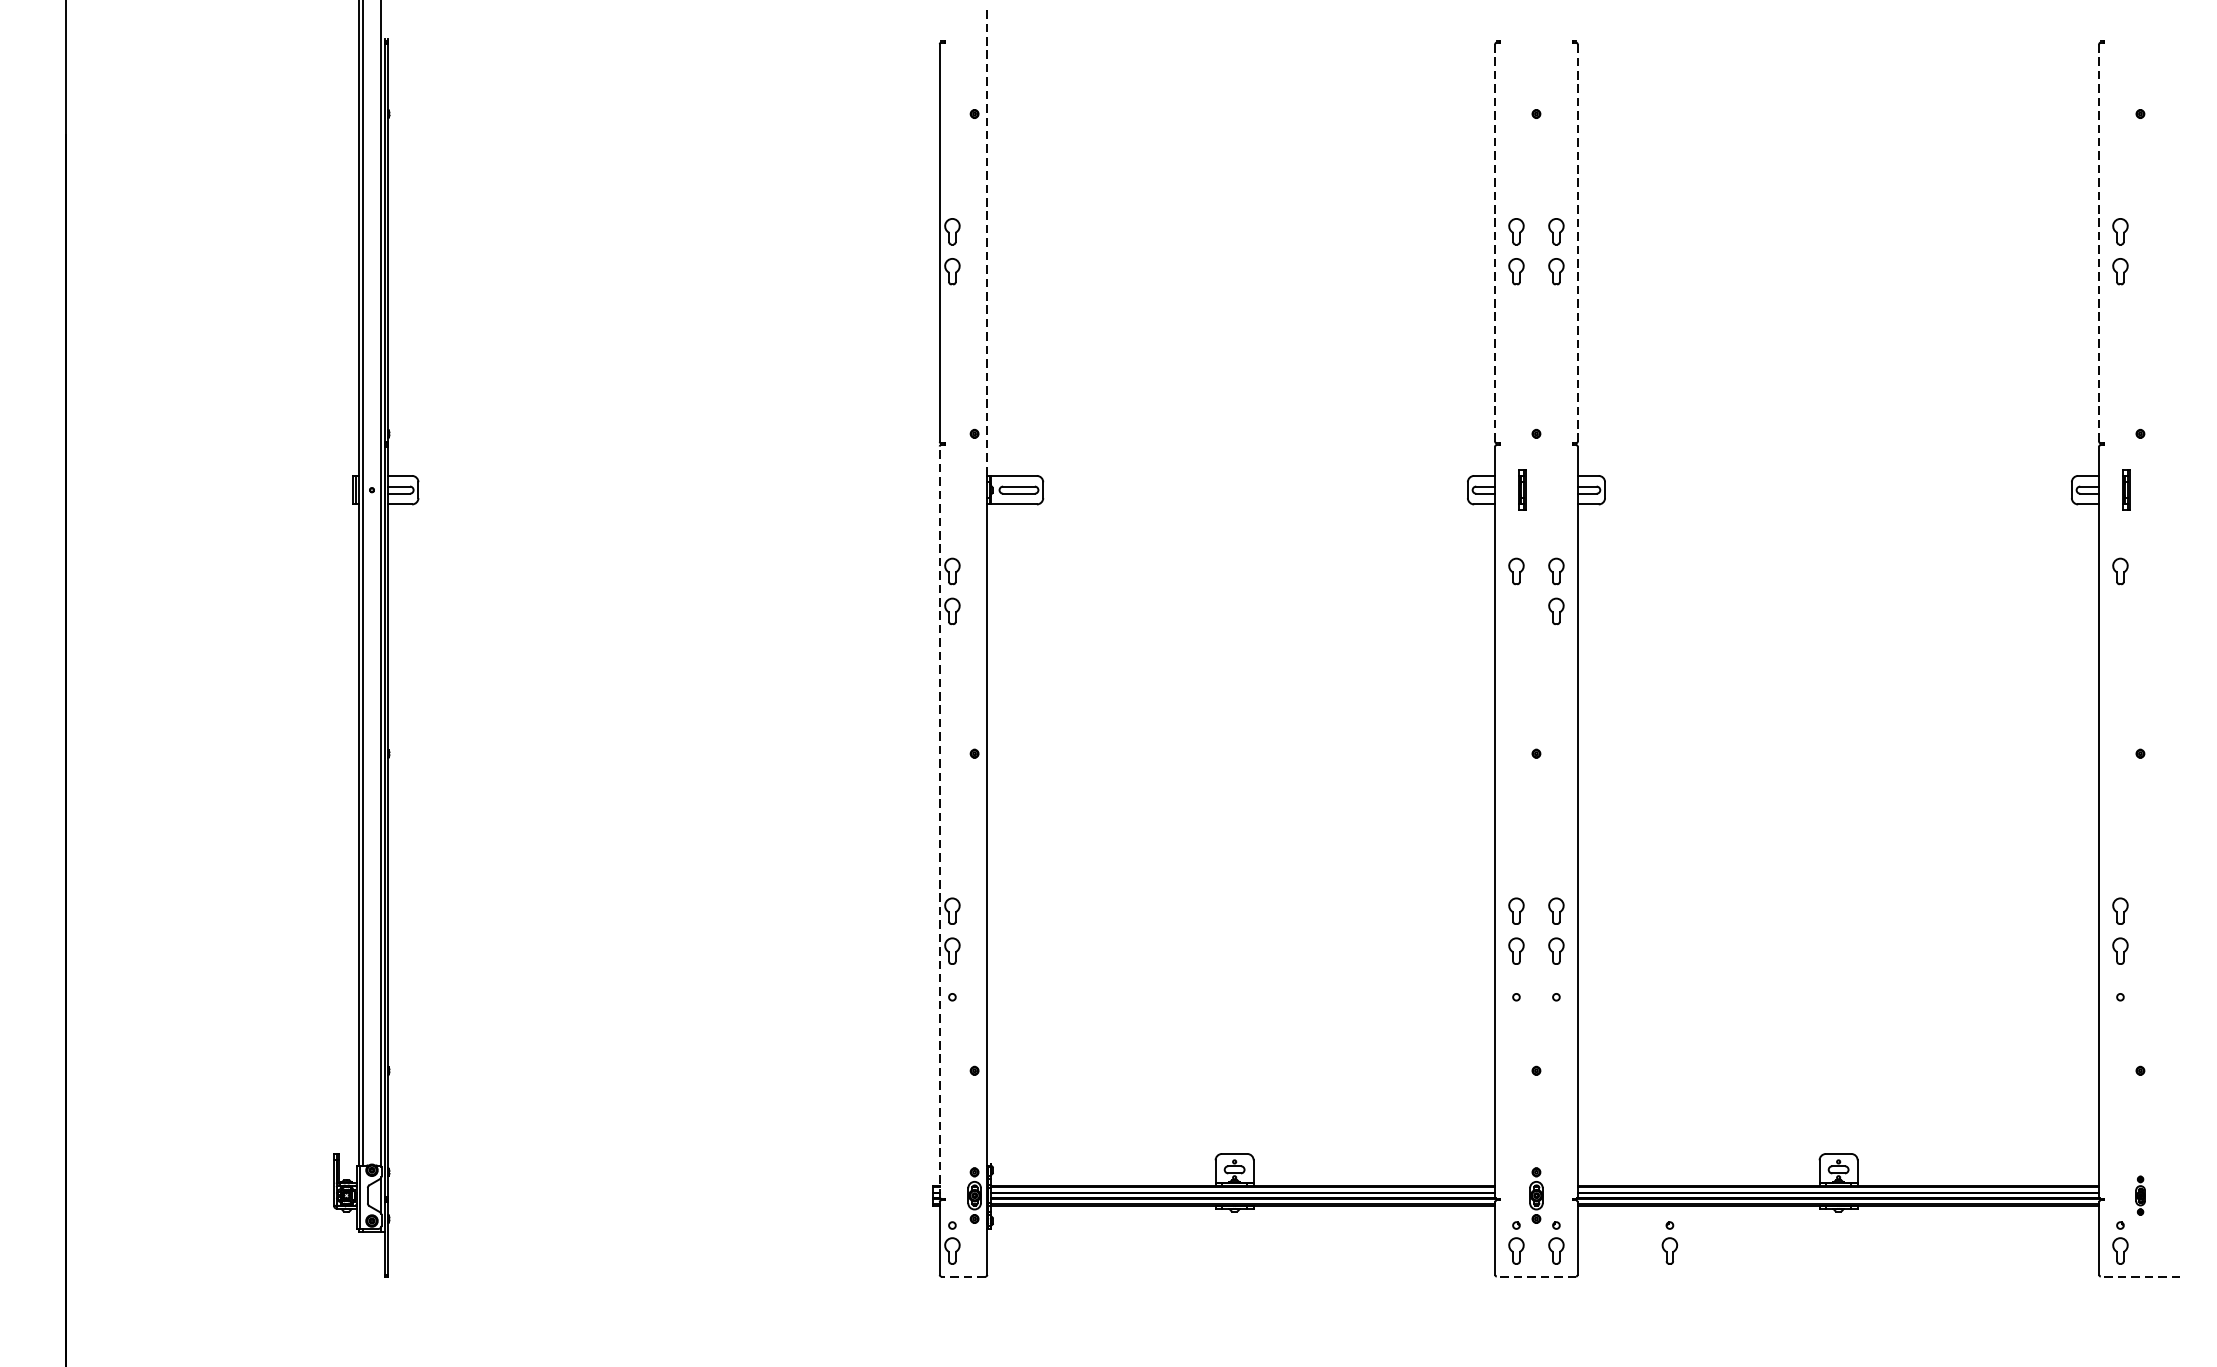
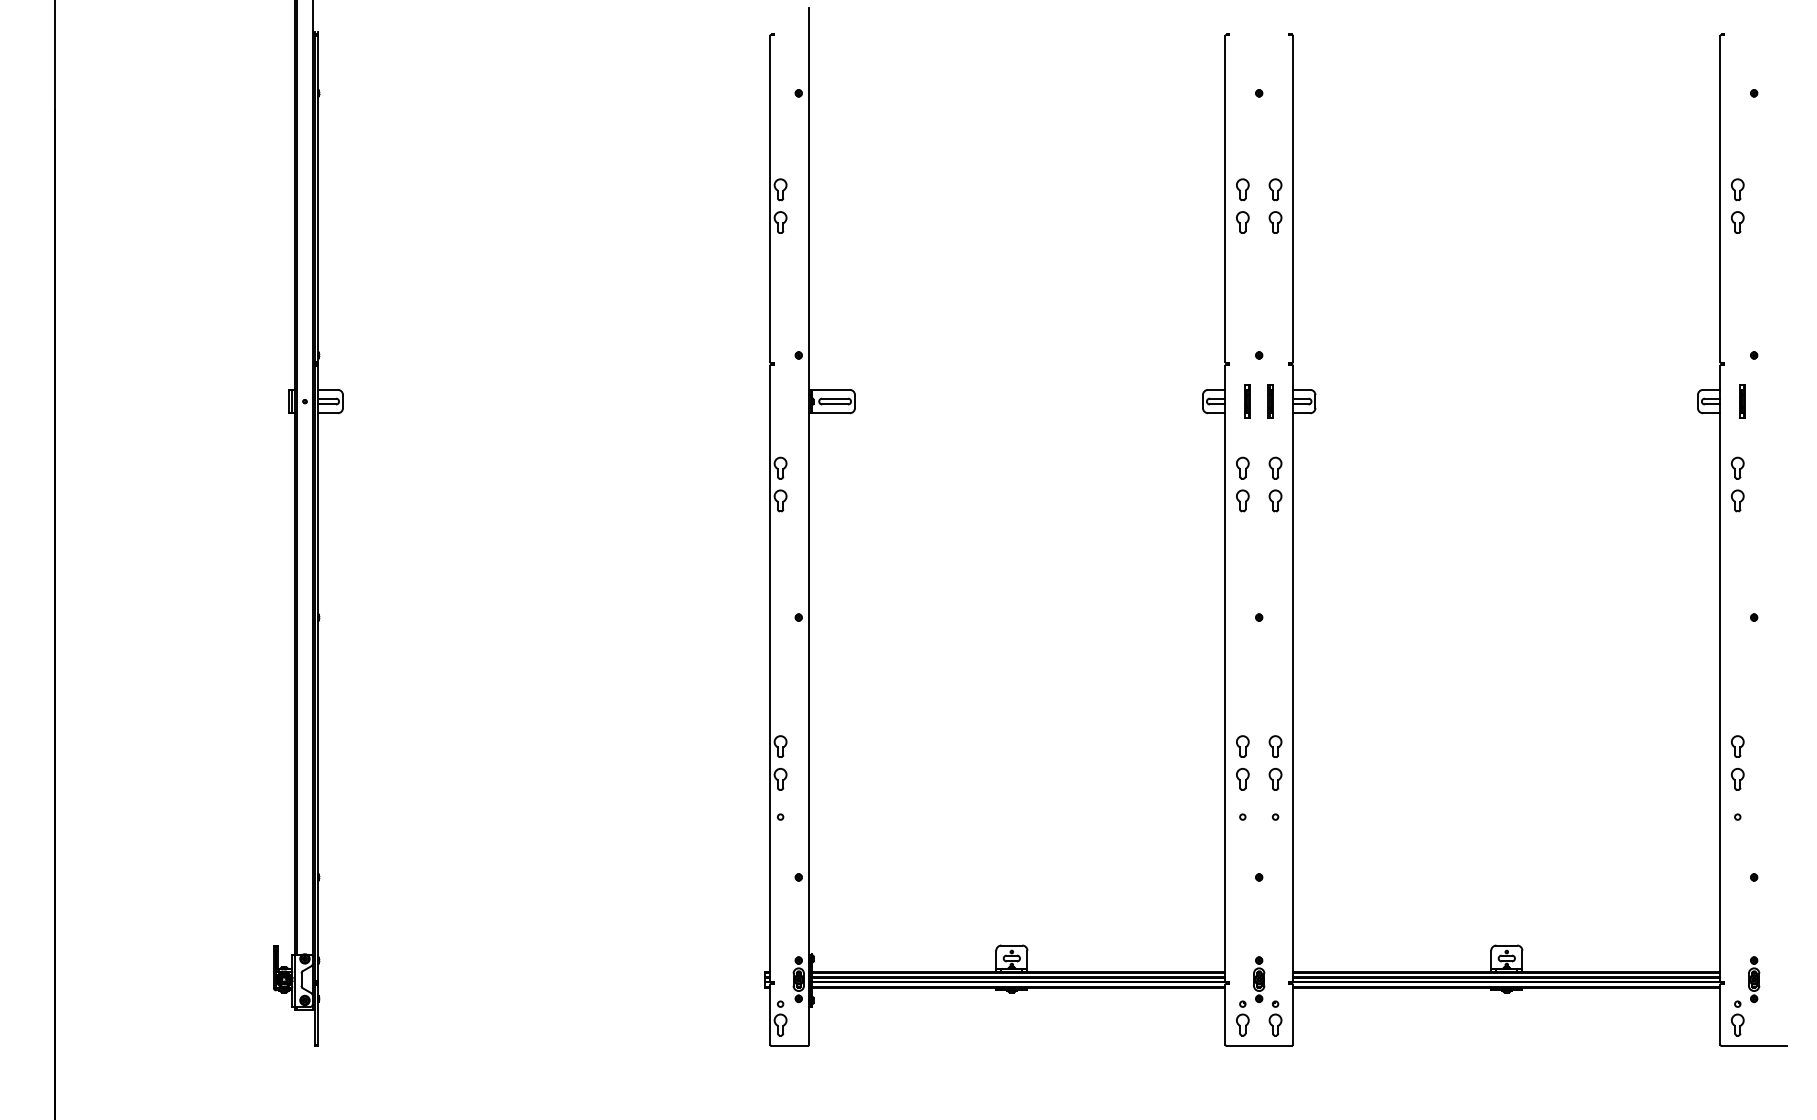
line: (987, 243) -> (809, 199), dashed -> solid
line: (1495, 243) -> (1225, 199), dashed -> solid
line: (1577, 243) -> (1292, 199), dashed -> solid
line: (2099, 243) -> (1720, 199), dashed -> solid
part: (1550, 490) -> (1270, 401), added
part: (1516, 610) -> (1242, 500), added
part: (2120, 610) -> (1737, 500), added
line: (940, 822) -> (770, 673), dashed -> solid
part: (2140, 1195) -> (1754, 979), size x1.43
part: (1669, 1243) -> (1368, 1018), removed
line: (963, 1275) -> (789, 1045), dashed -> solid
line: (1535, 1275) -> (1258, 1045), dashed -> solid
line: (2139, 1275) -> (1753, 1045), dashed -> solid

